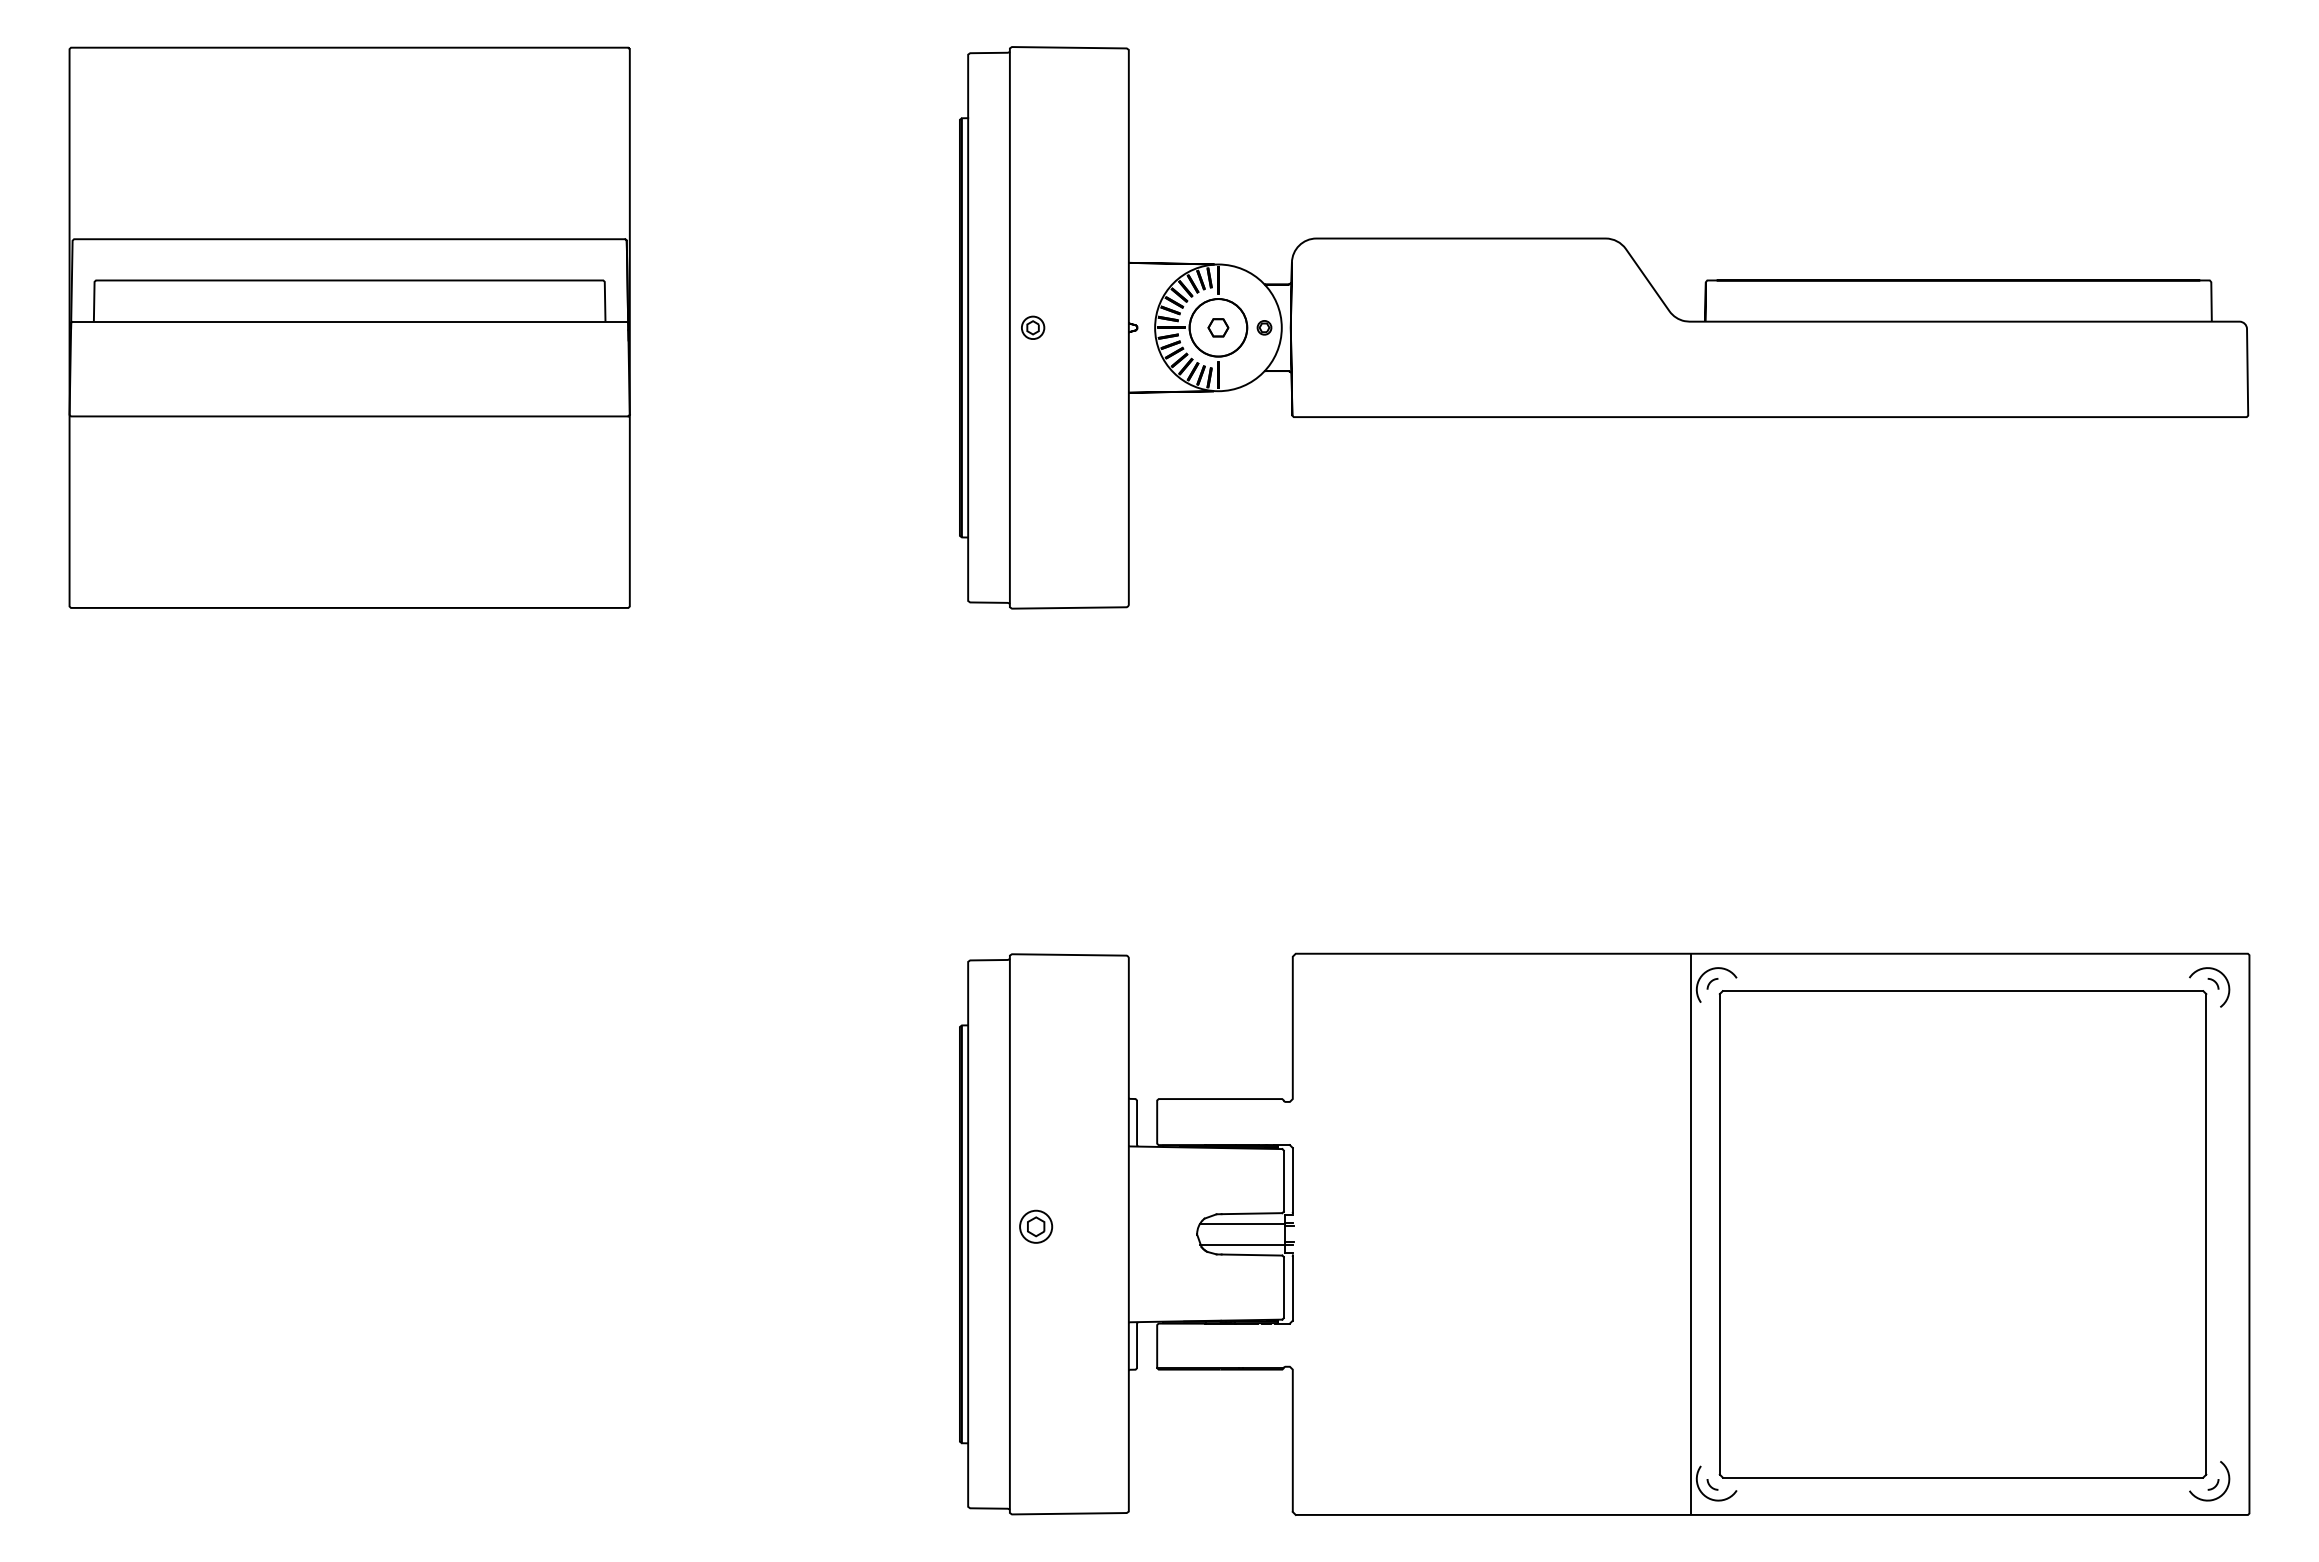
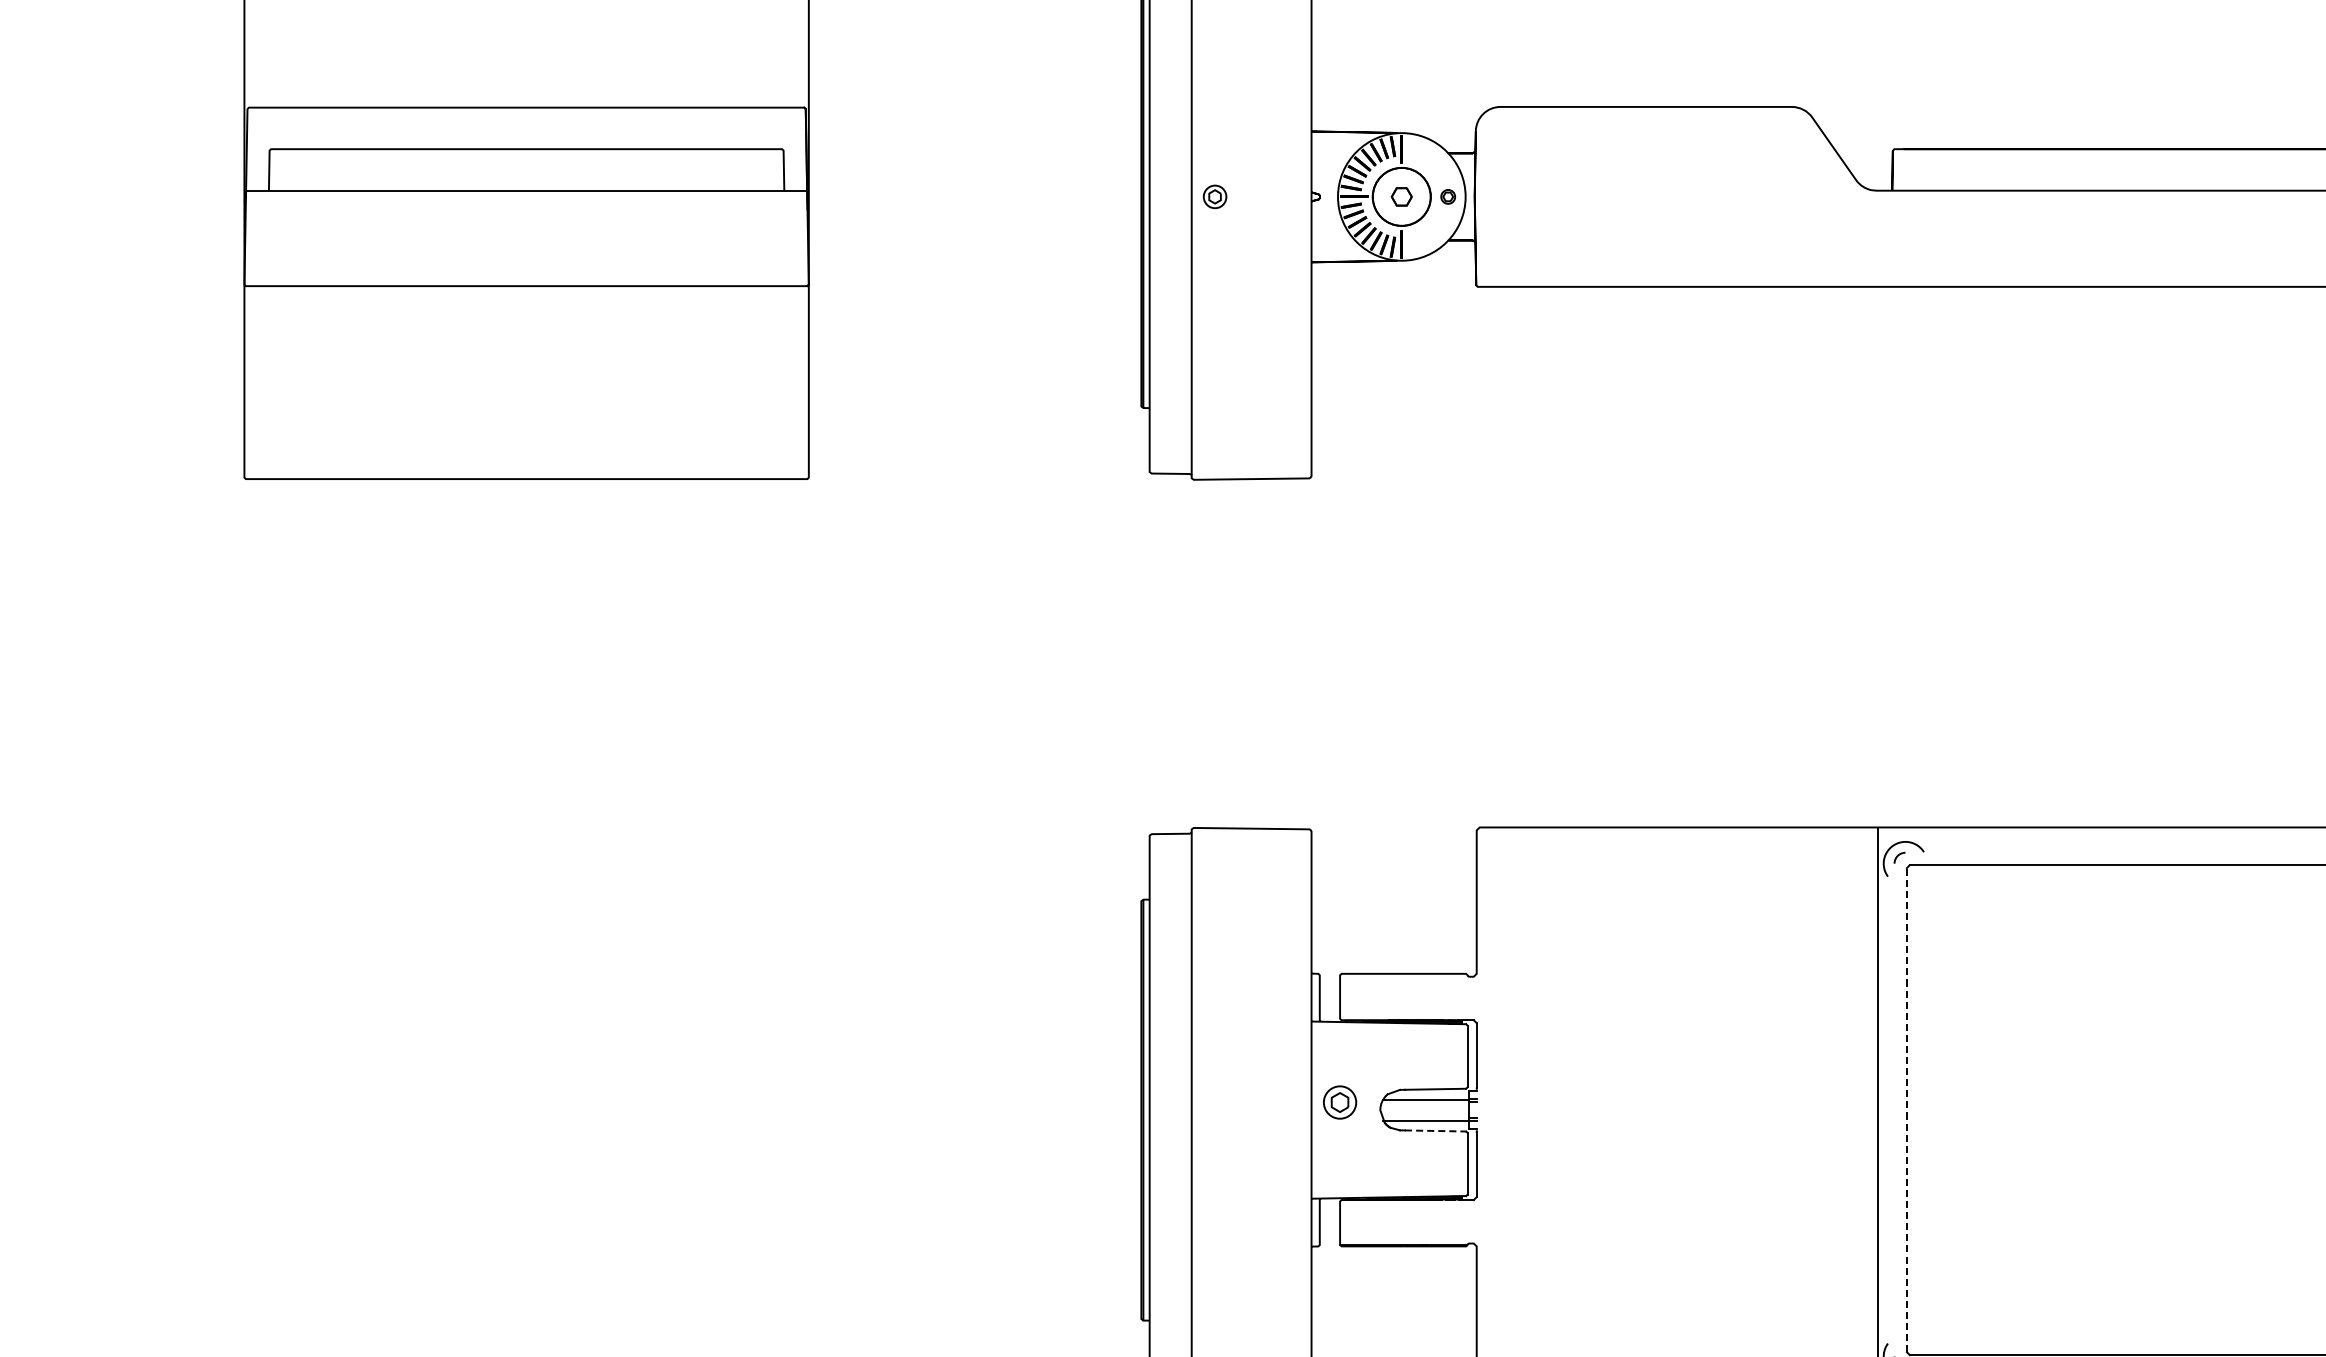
part: (1036, 1226) -> (1340, 1102), moved
line: (1719, 1233) -> (1906, 1109), solid -> dashed
line: (1252, 1255) -> (1436, 1131), solid -> dashed

